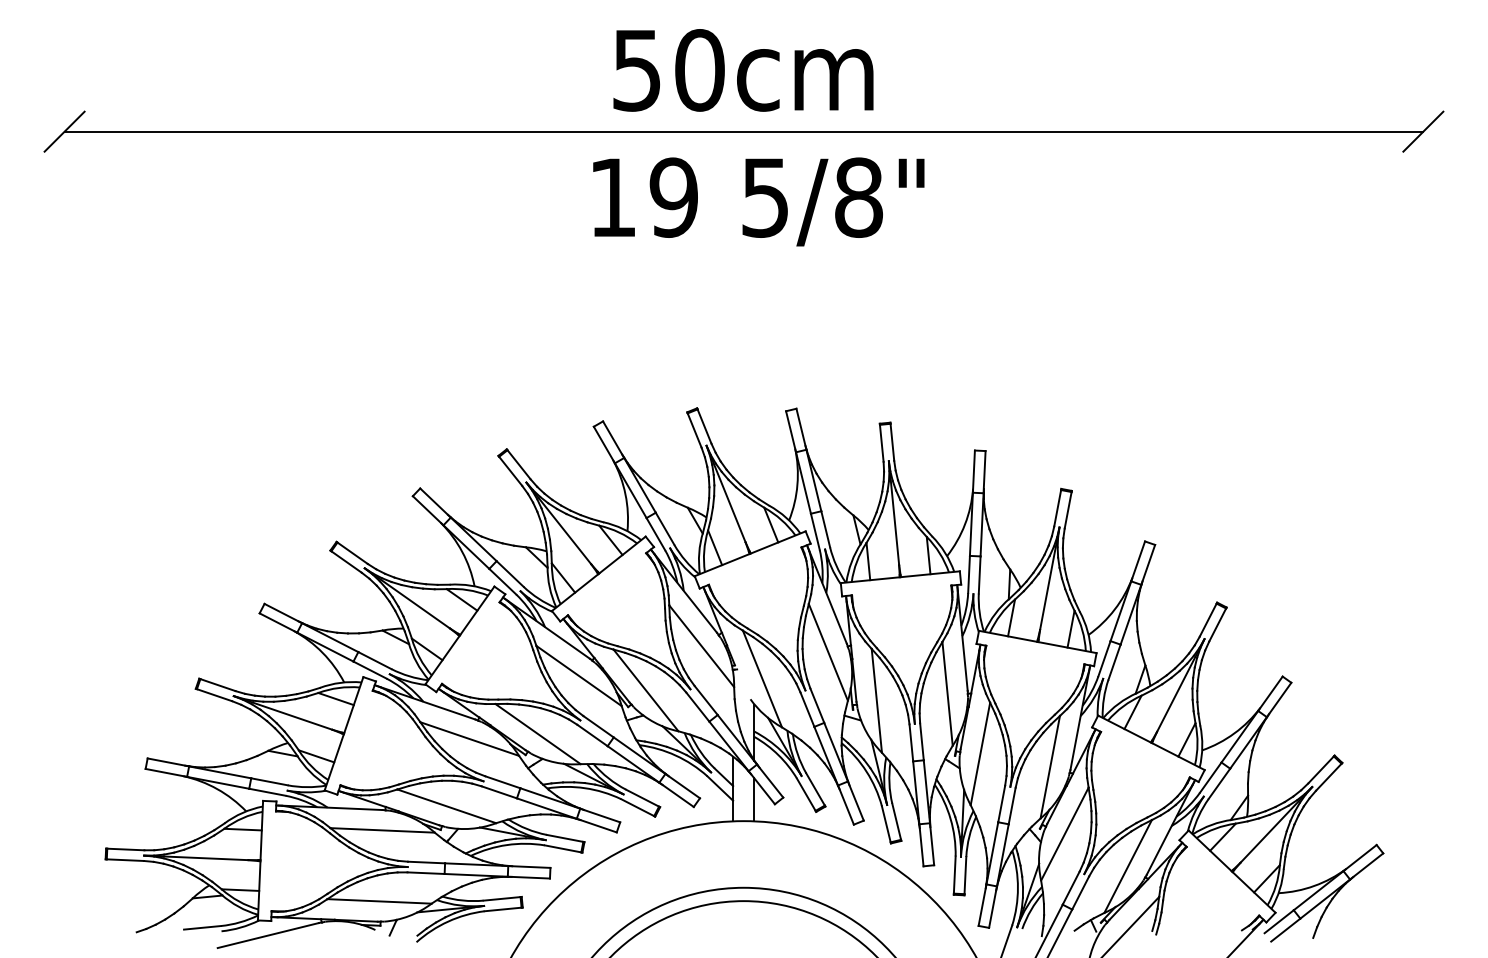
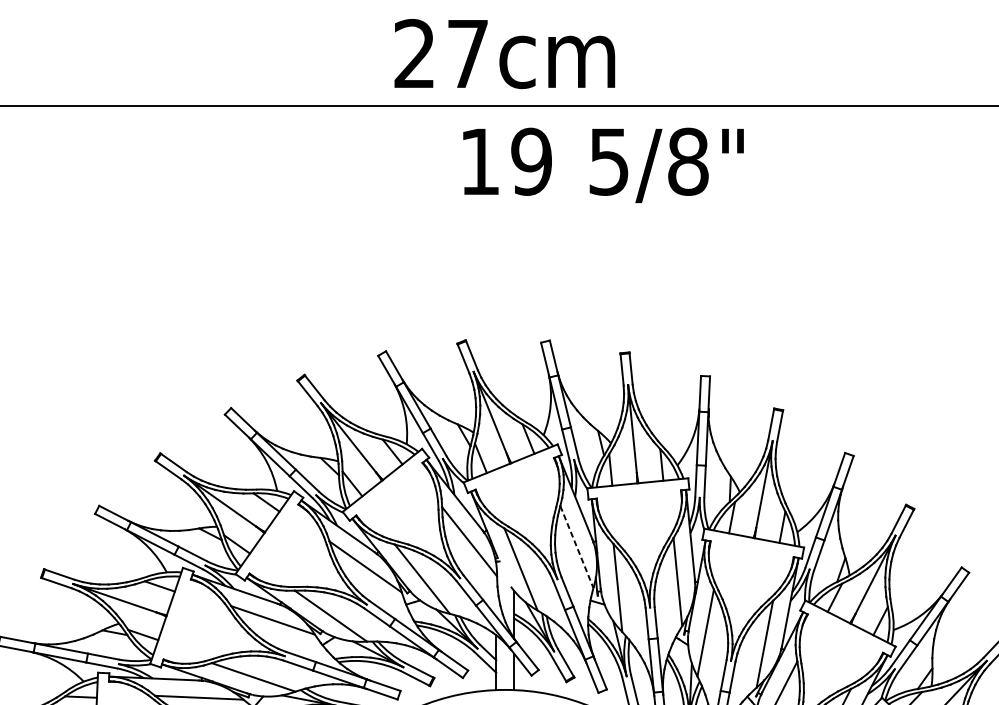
text: (668, 70) -> (441, 54), 50cm -> 27cm
text: (758, 201) -> (603, 165), moved
line: (828, 652) -> (577, 547), solid -> dashed

